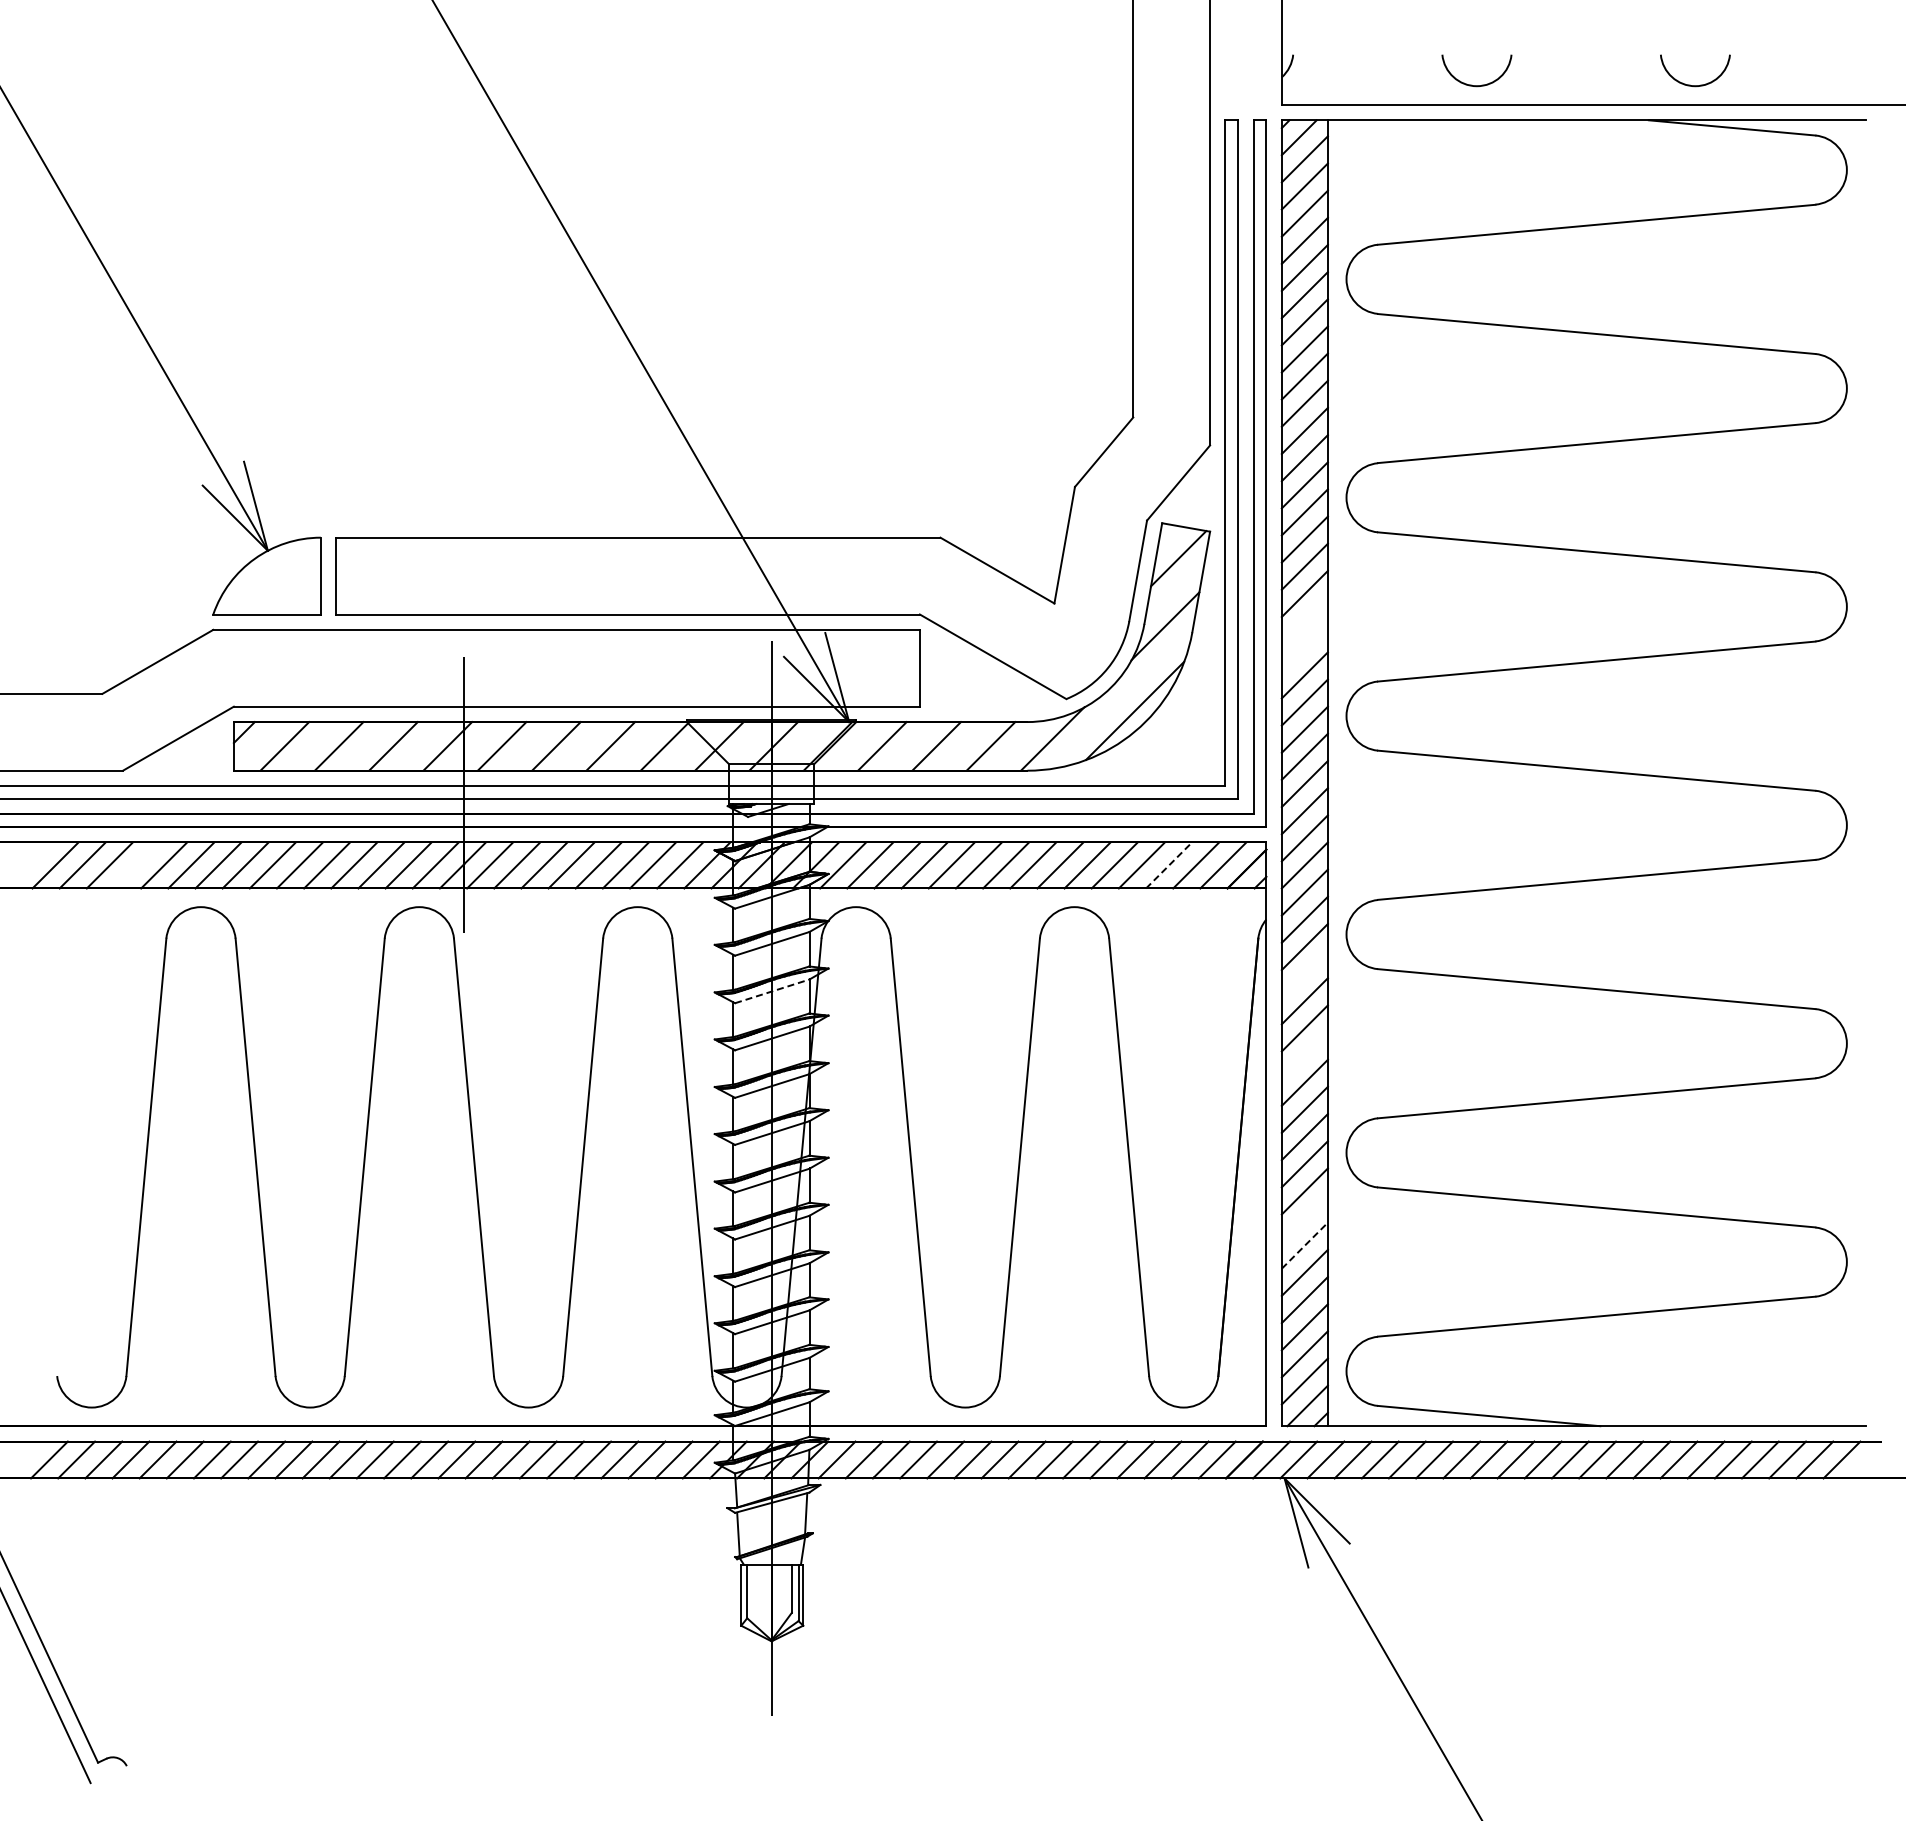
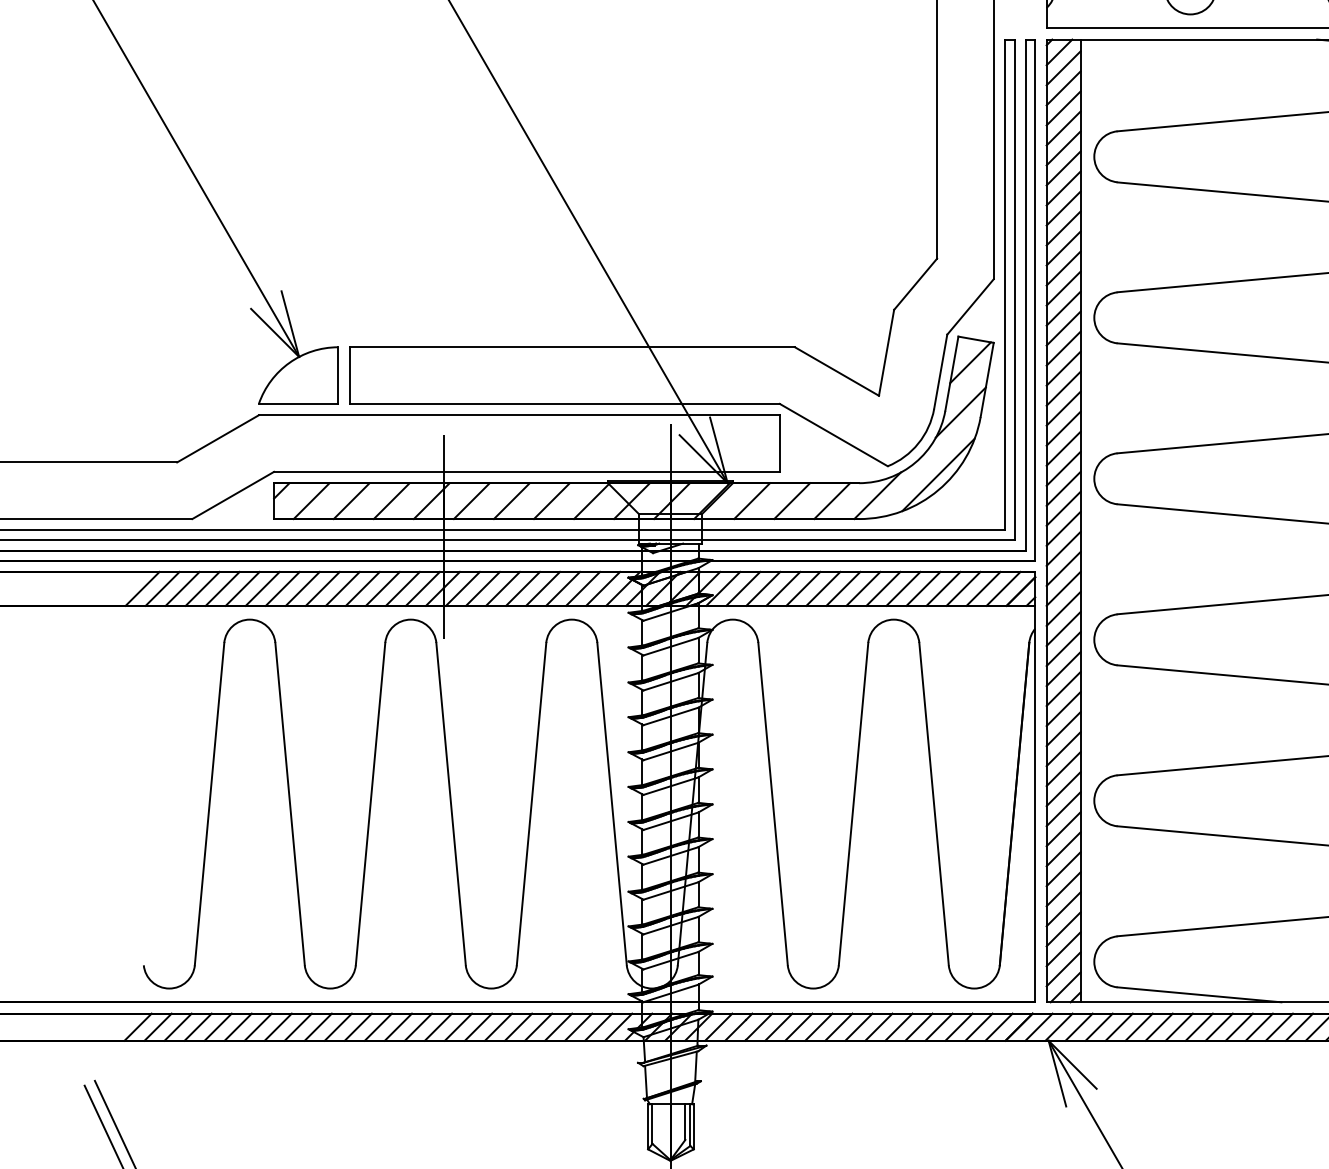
line: (1304, 620) -> (1063, 408), added
line: (1304, 648) -> (1063, 428), added
line: (137, 865) -> (203, 588), added
line: (1169, 865) -> (963, 588), dashed -> solid
line: (1304, 974) -> (1063, 669), added
line: (772, 991) -> (671, 681), dashed -> solid
line: (1304, 1055) -> (1063, 729), added
line: (1304, 1218) -> (1063, 849), added
line: (1304, 1245) -> (1063, 869), dashed -> solid

